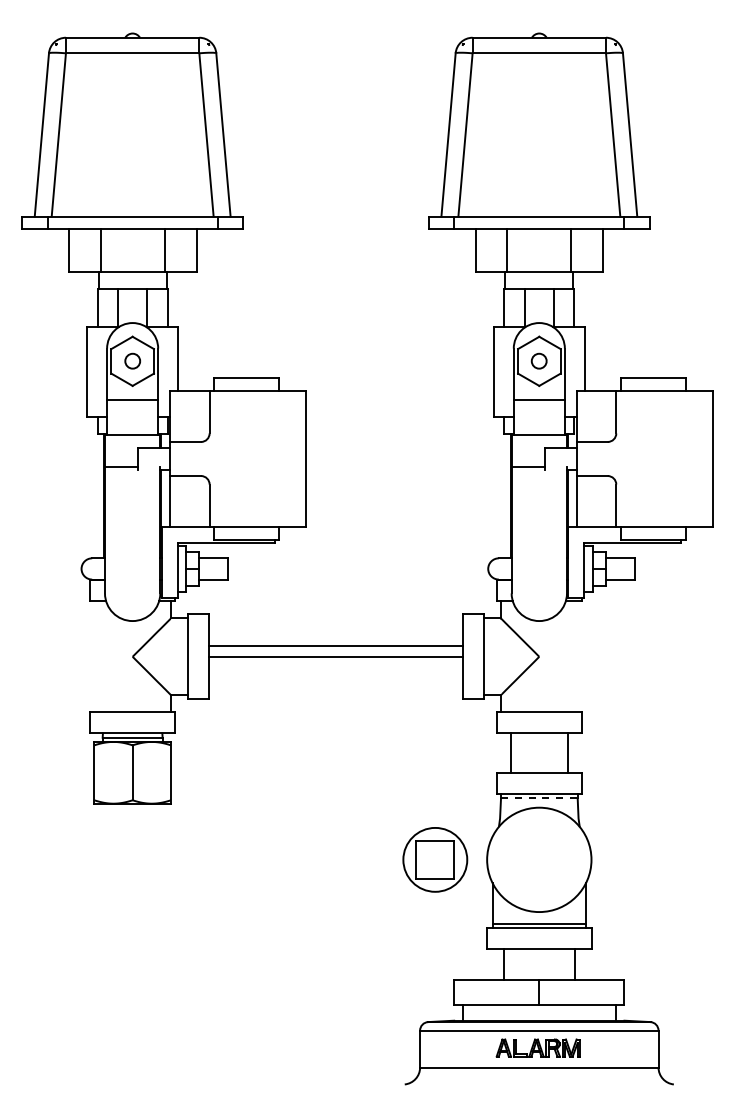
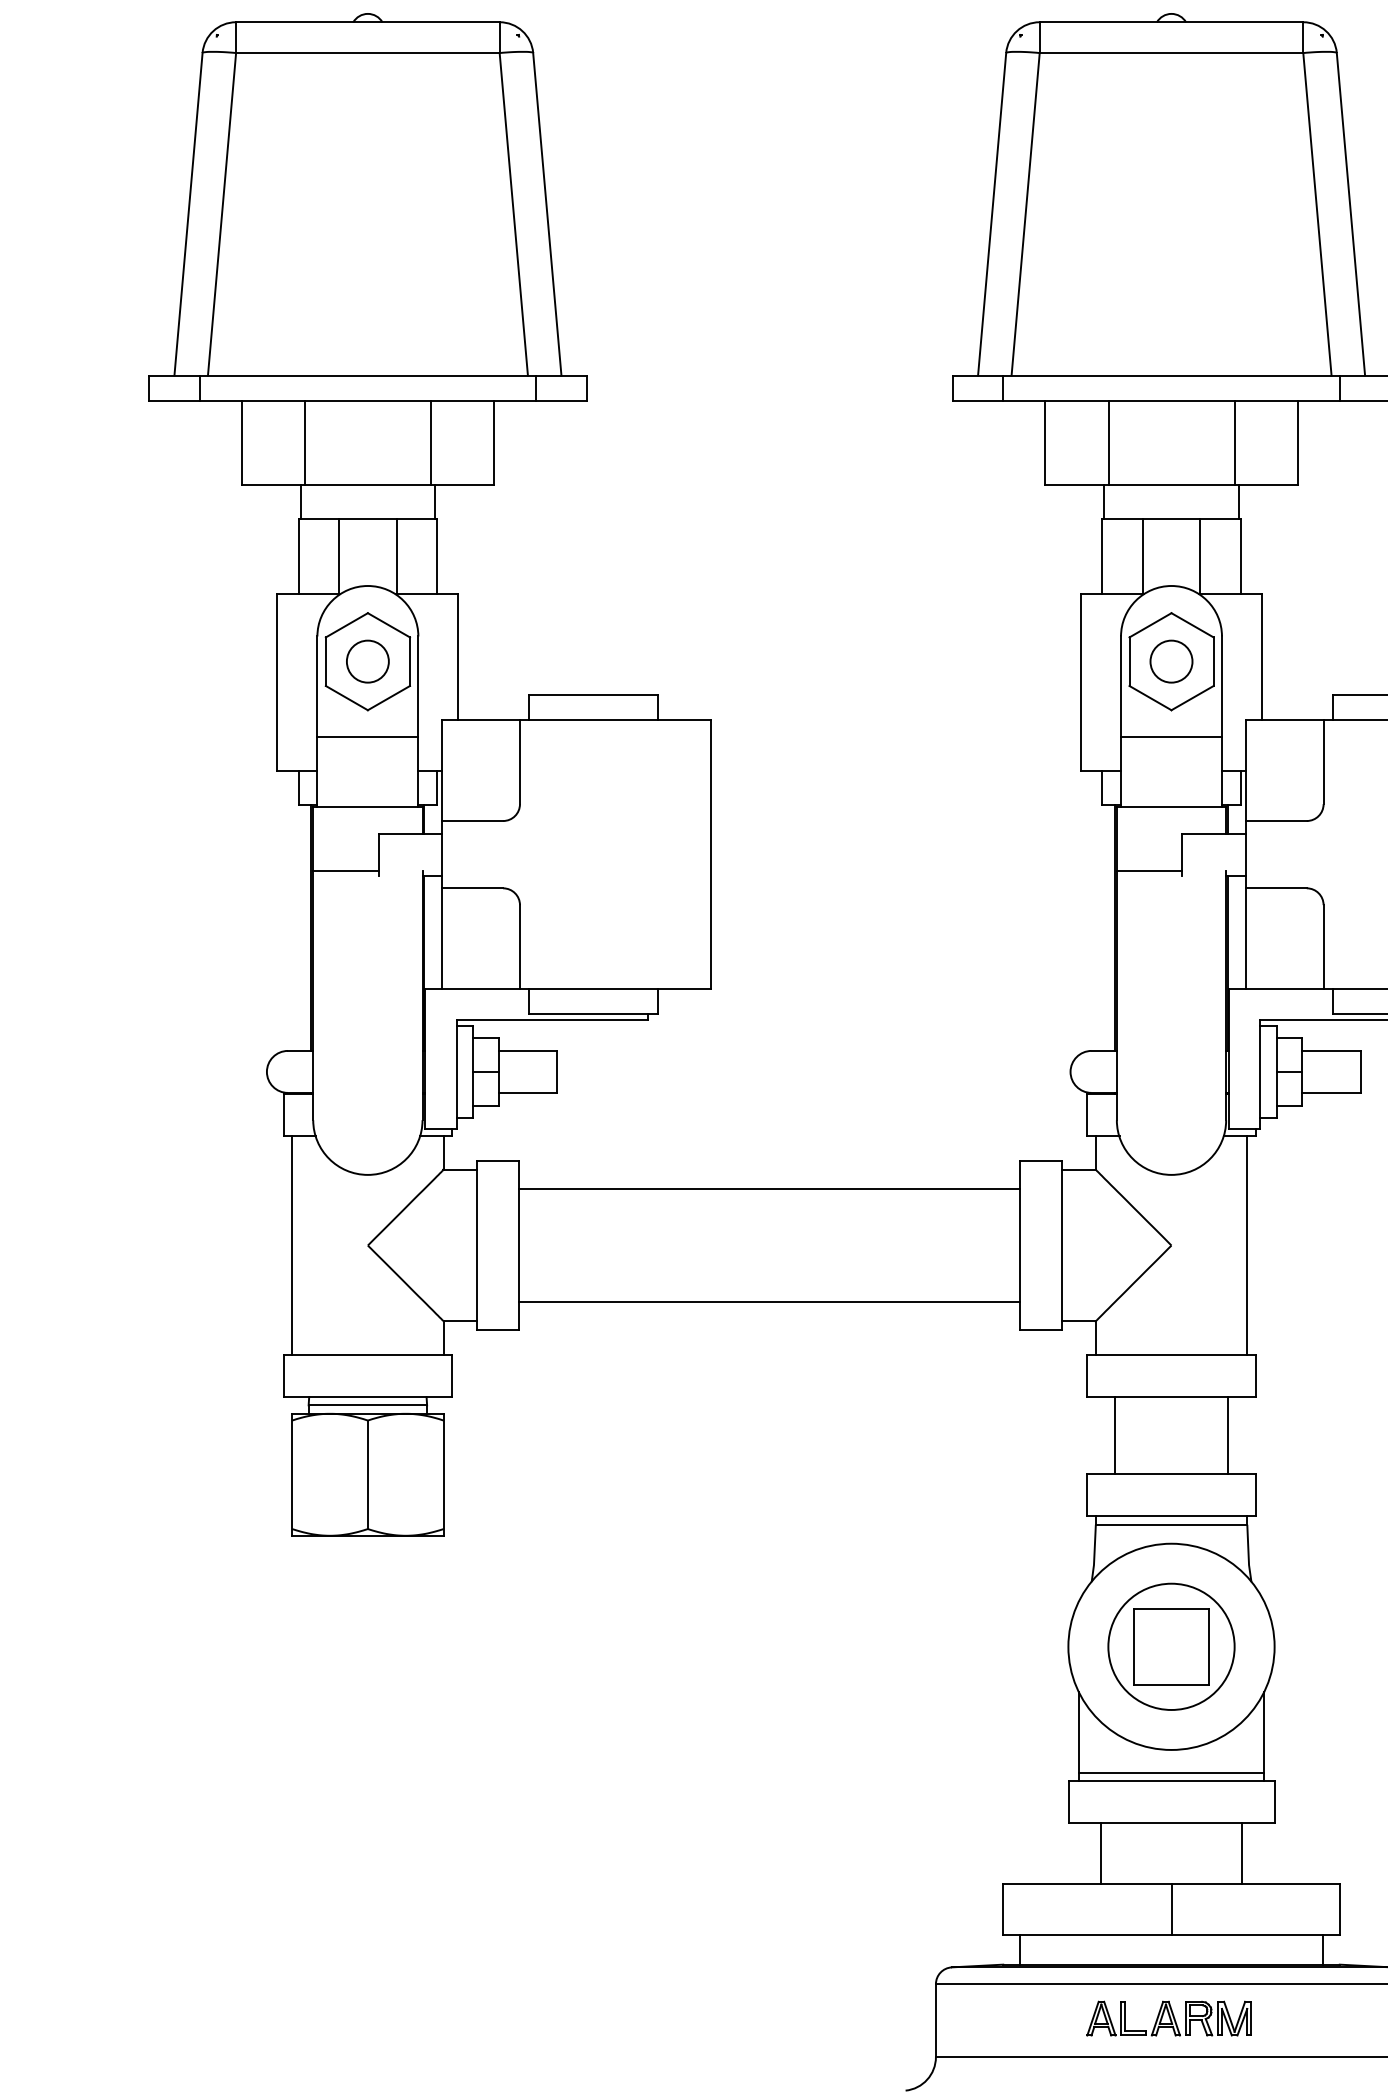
circle: (132, 360) -> (367, 660), size x1.43
circle: (538, 360) -> (1169, 660), size x1.43
line: (335, 646) -> (768, 1302), moved
line: (94, 656) -> (292, 1244), added
line: (577, 656) -> (1246, 1244), added
line: (335, 657) -> (768, 1189), moved
line: (539, 798) -> (1171, 1525), dashed -> solid
part: (435, 859) -> (1171, 1646), moved

